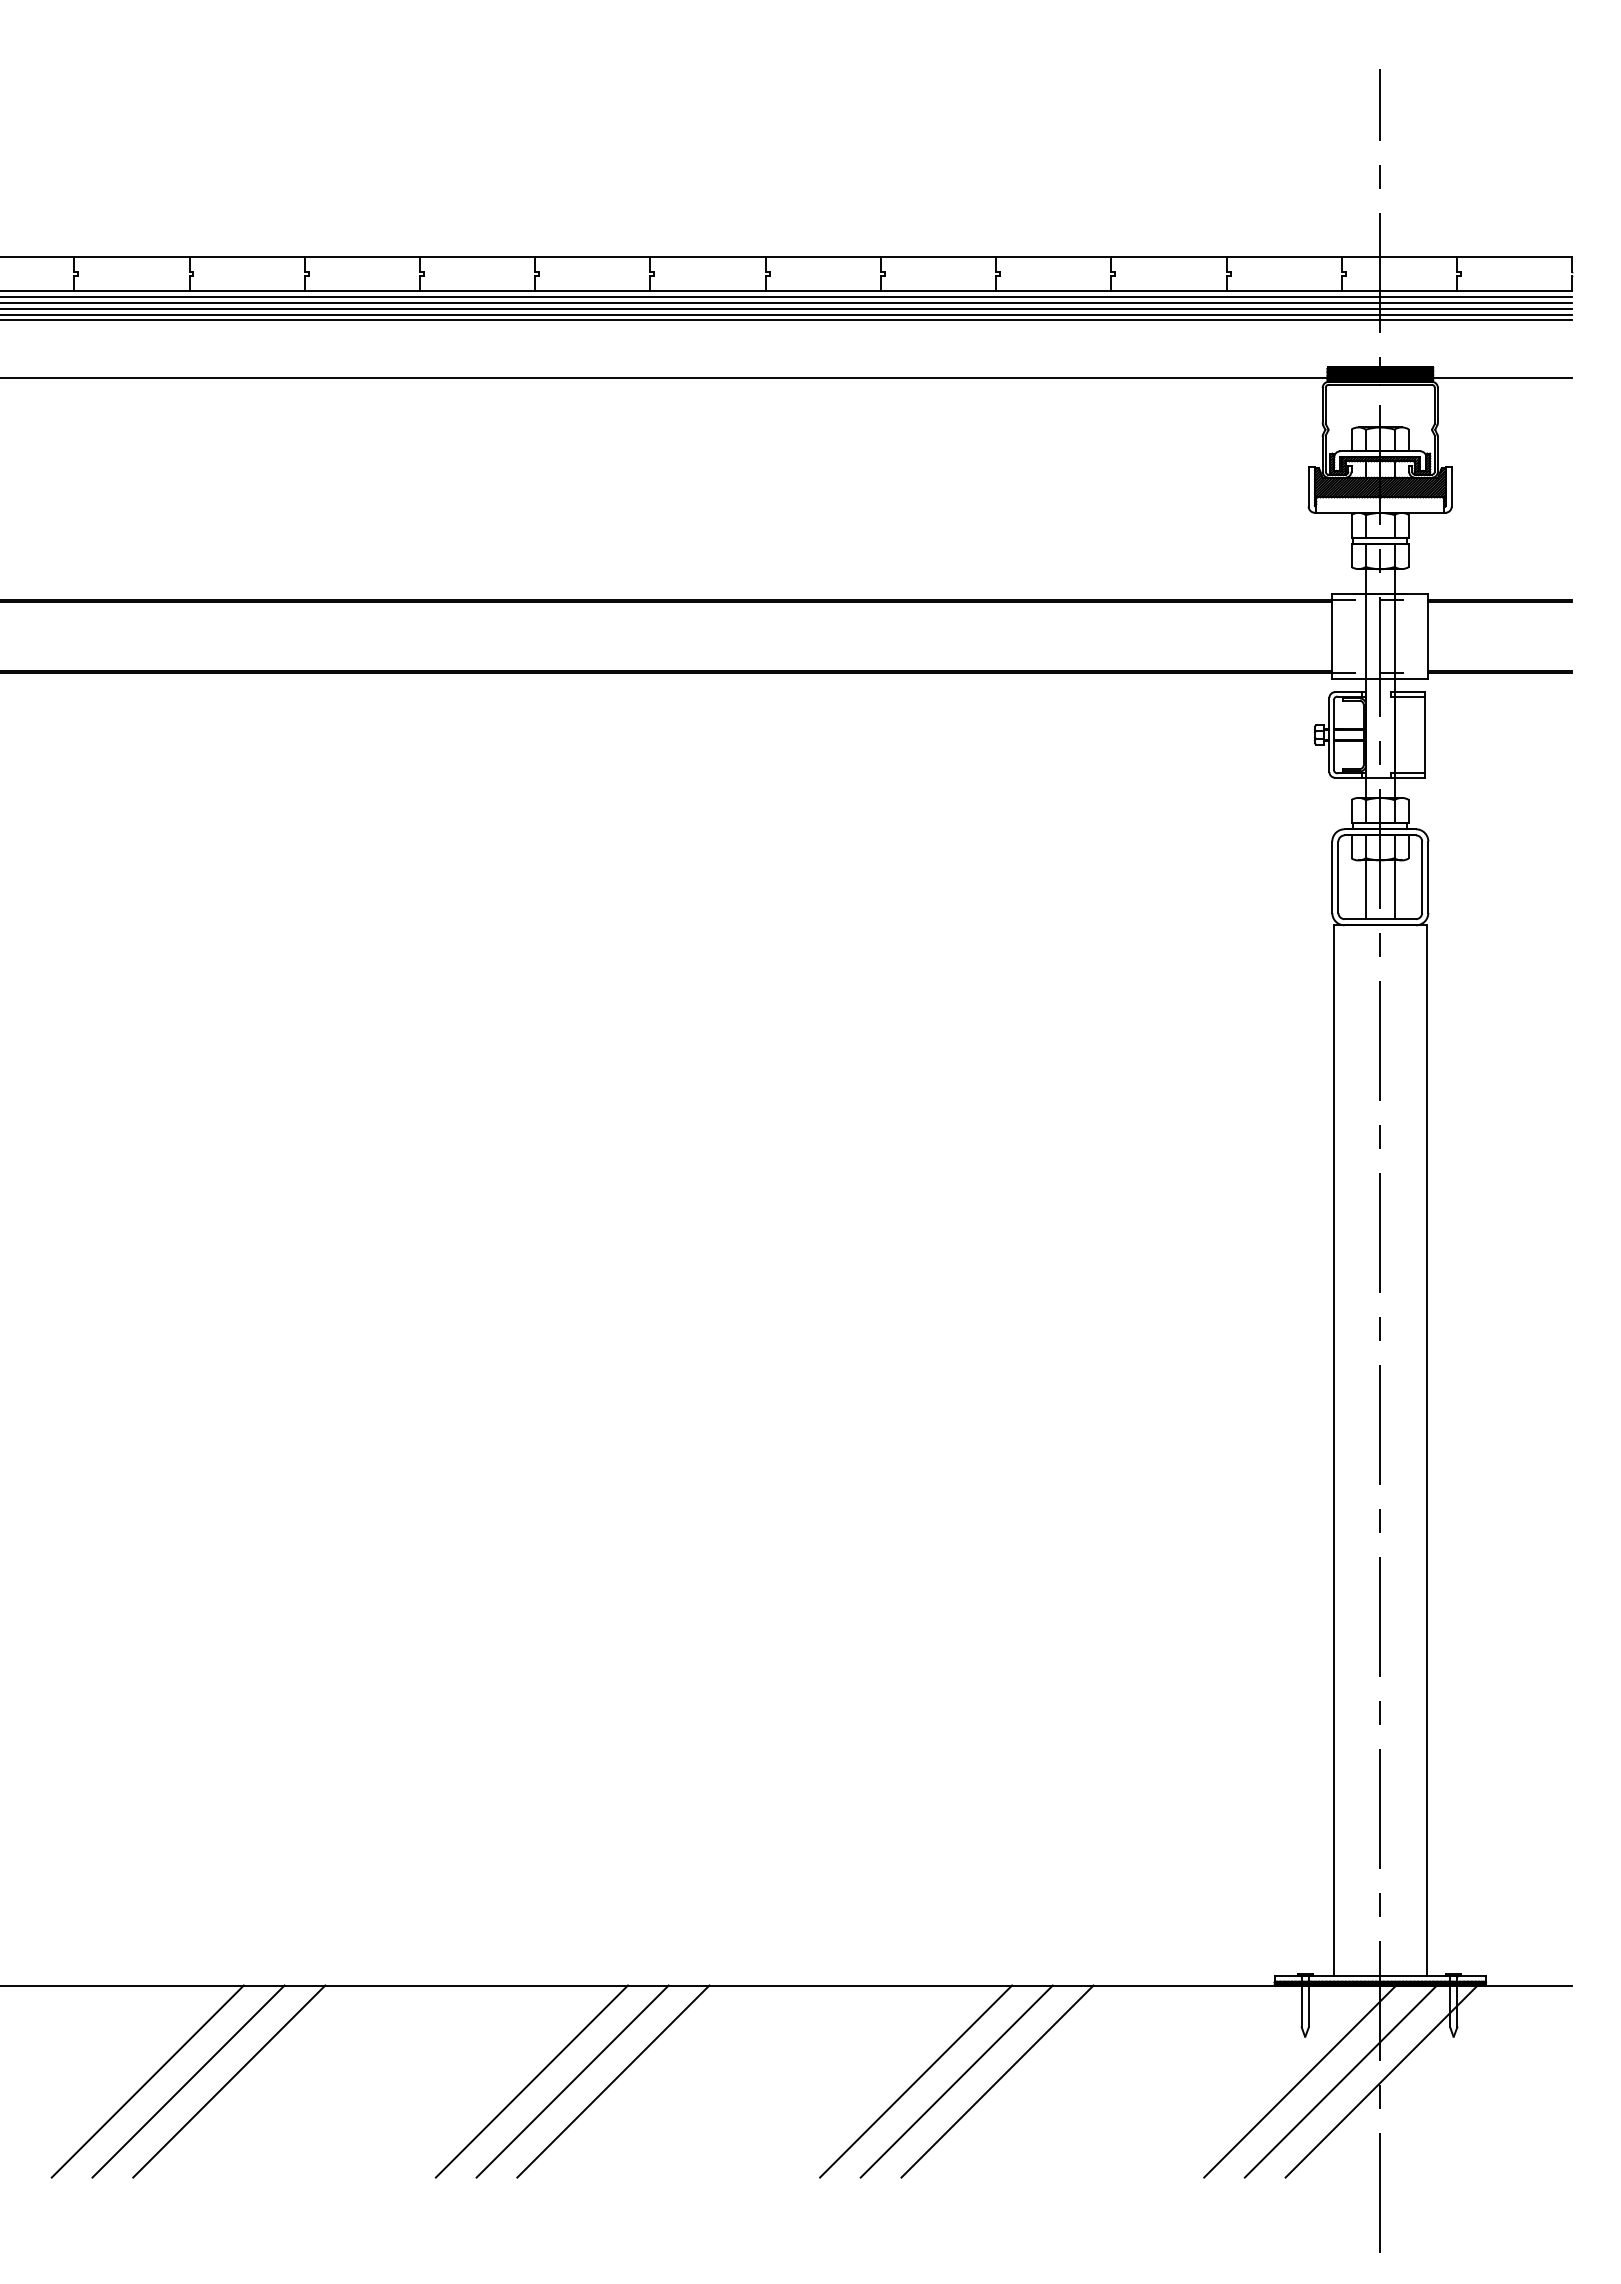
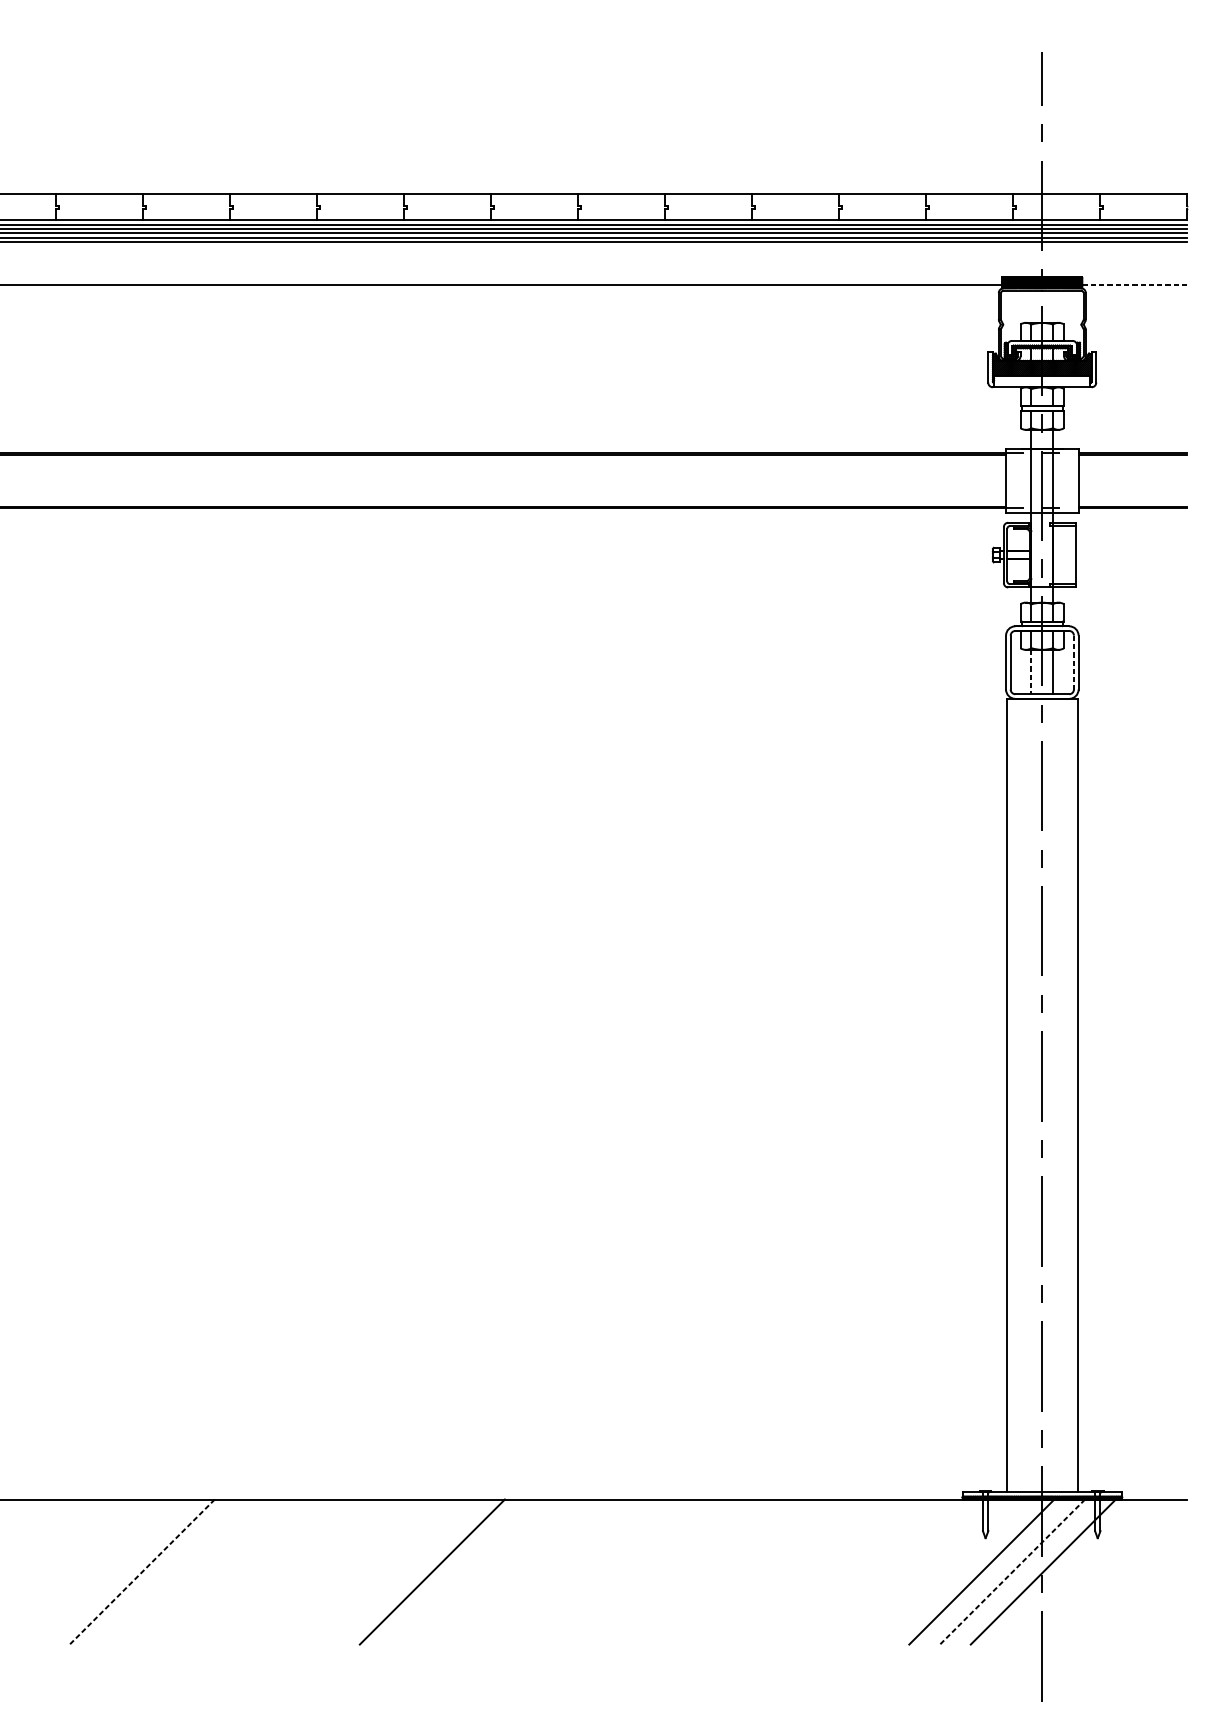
line: (1502, 377) -> (1134, 285), solid -> dashed
line: (1422, 877) -> (1074, 662), solid -> dashed
line: (1365, 890) -> (1031, 672), solid -> dashed
line: (147, 2081) -> (111, 1572), removed
line: (188, 2081) -> (142, 1572), solid -> dashed
line: (229, 2081) -> (173, 1572), removed
line: (531, 2081) -> (401, 1572), removed
line: (613, 2081) -> (463, 1572), removed
line: (916, 2081) -> (692, 1572), removed
line: (956, 2081) -> (722, 1572), removed
line: (997, 2081) -> (753, 1572), removed
line: (1340, 2081) -> (1012, 1572), solid -> dashed

